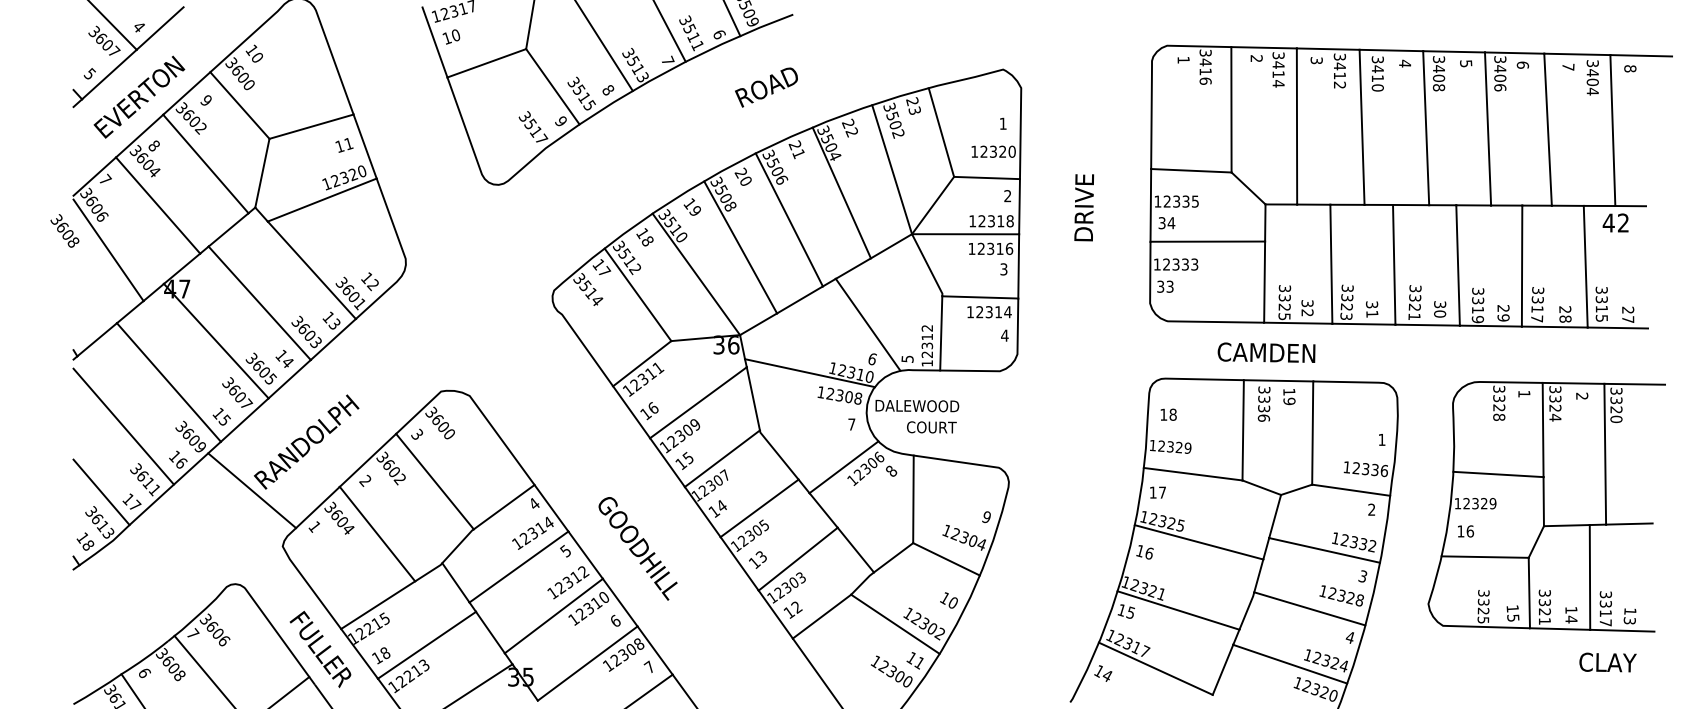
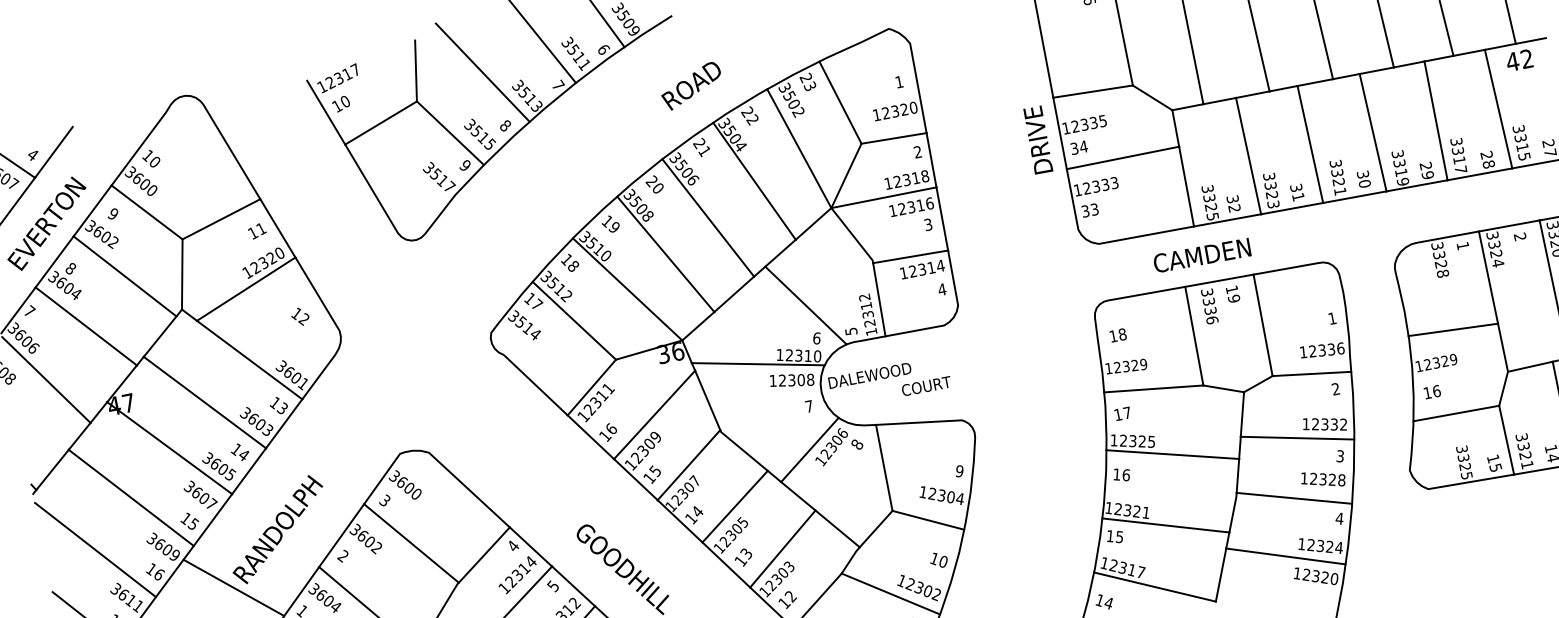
text: (766, 87) -> (691, 86), moved
text: (1084, 207) -> (1038, 139), moved
text: (369, 281) -> (299, 316), moved
text: (931, 427) -> (926, 386), moved

